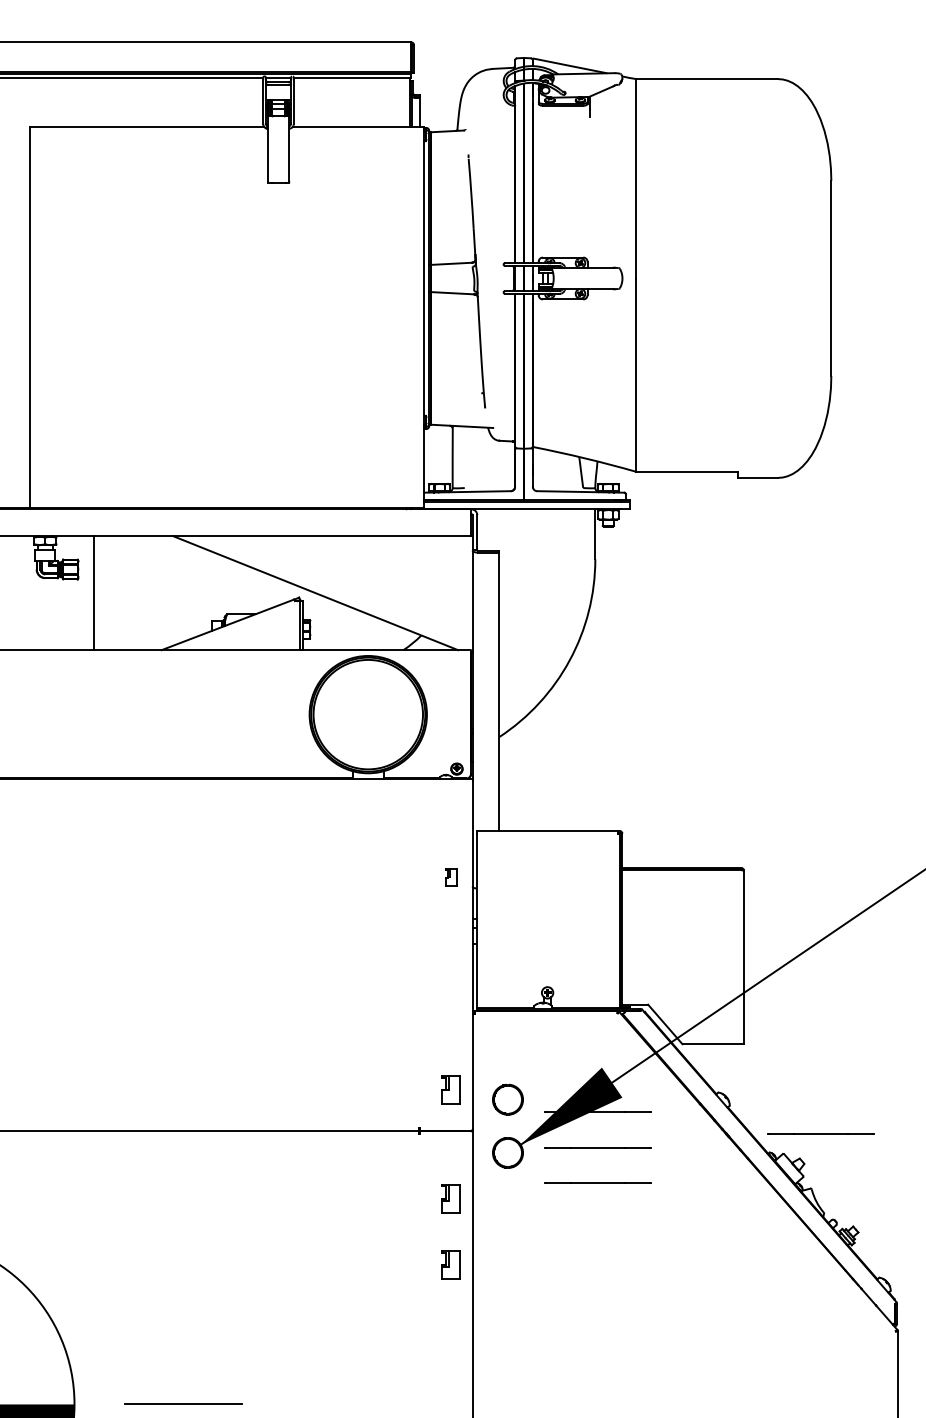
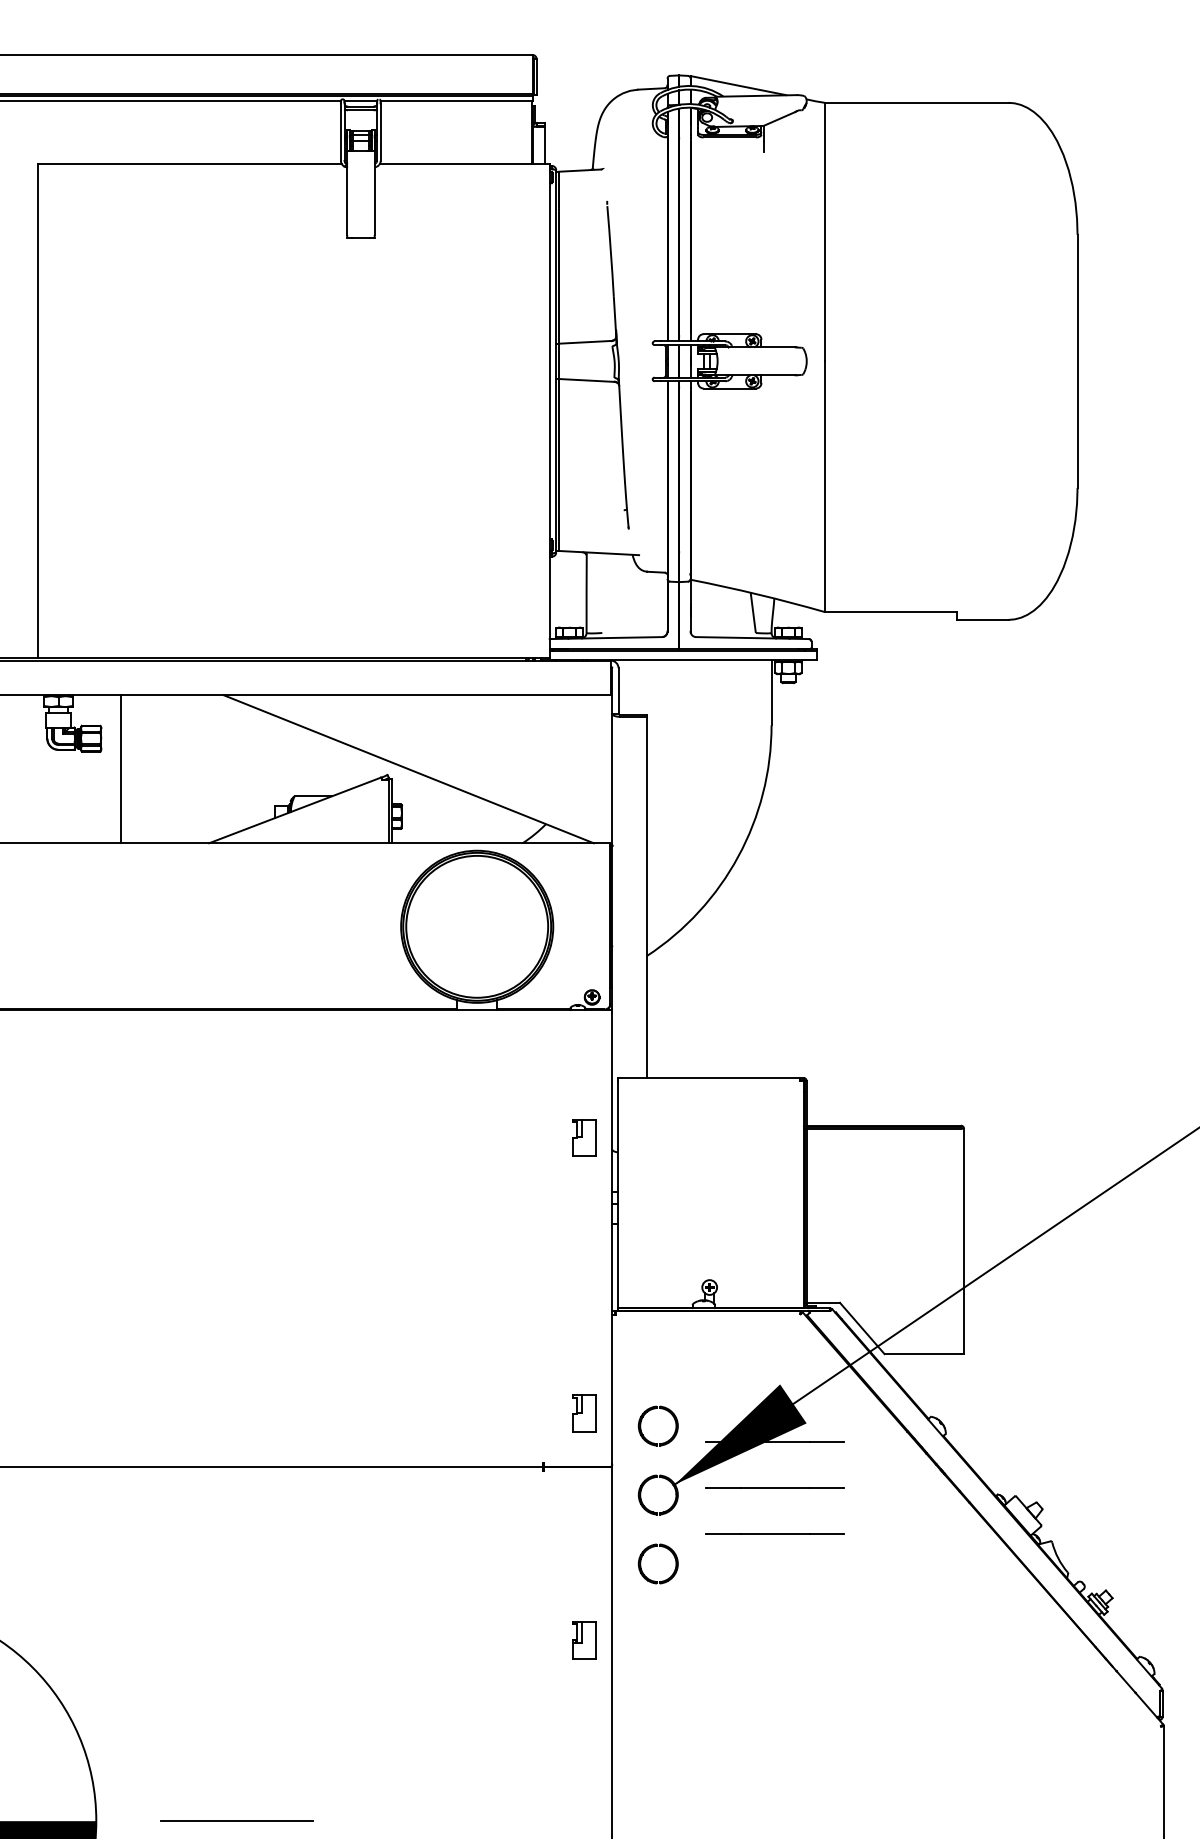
part: (451, 877) -> (584, 1137), size x1.67
line: (820, 1133) -> (1063, 1469), removed
part: (451, 1198) -> (584, 1554), removed
part: (497, 1198) -> (644, 1554), added

